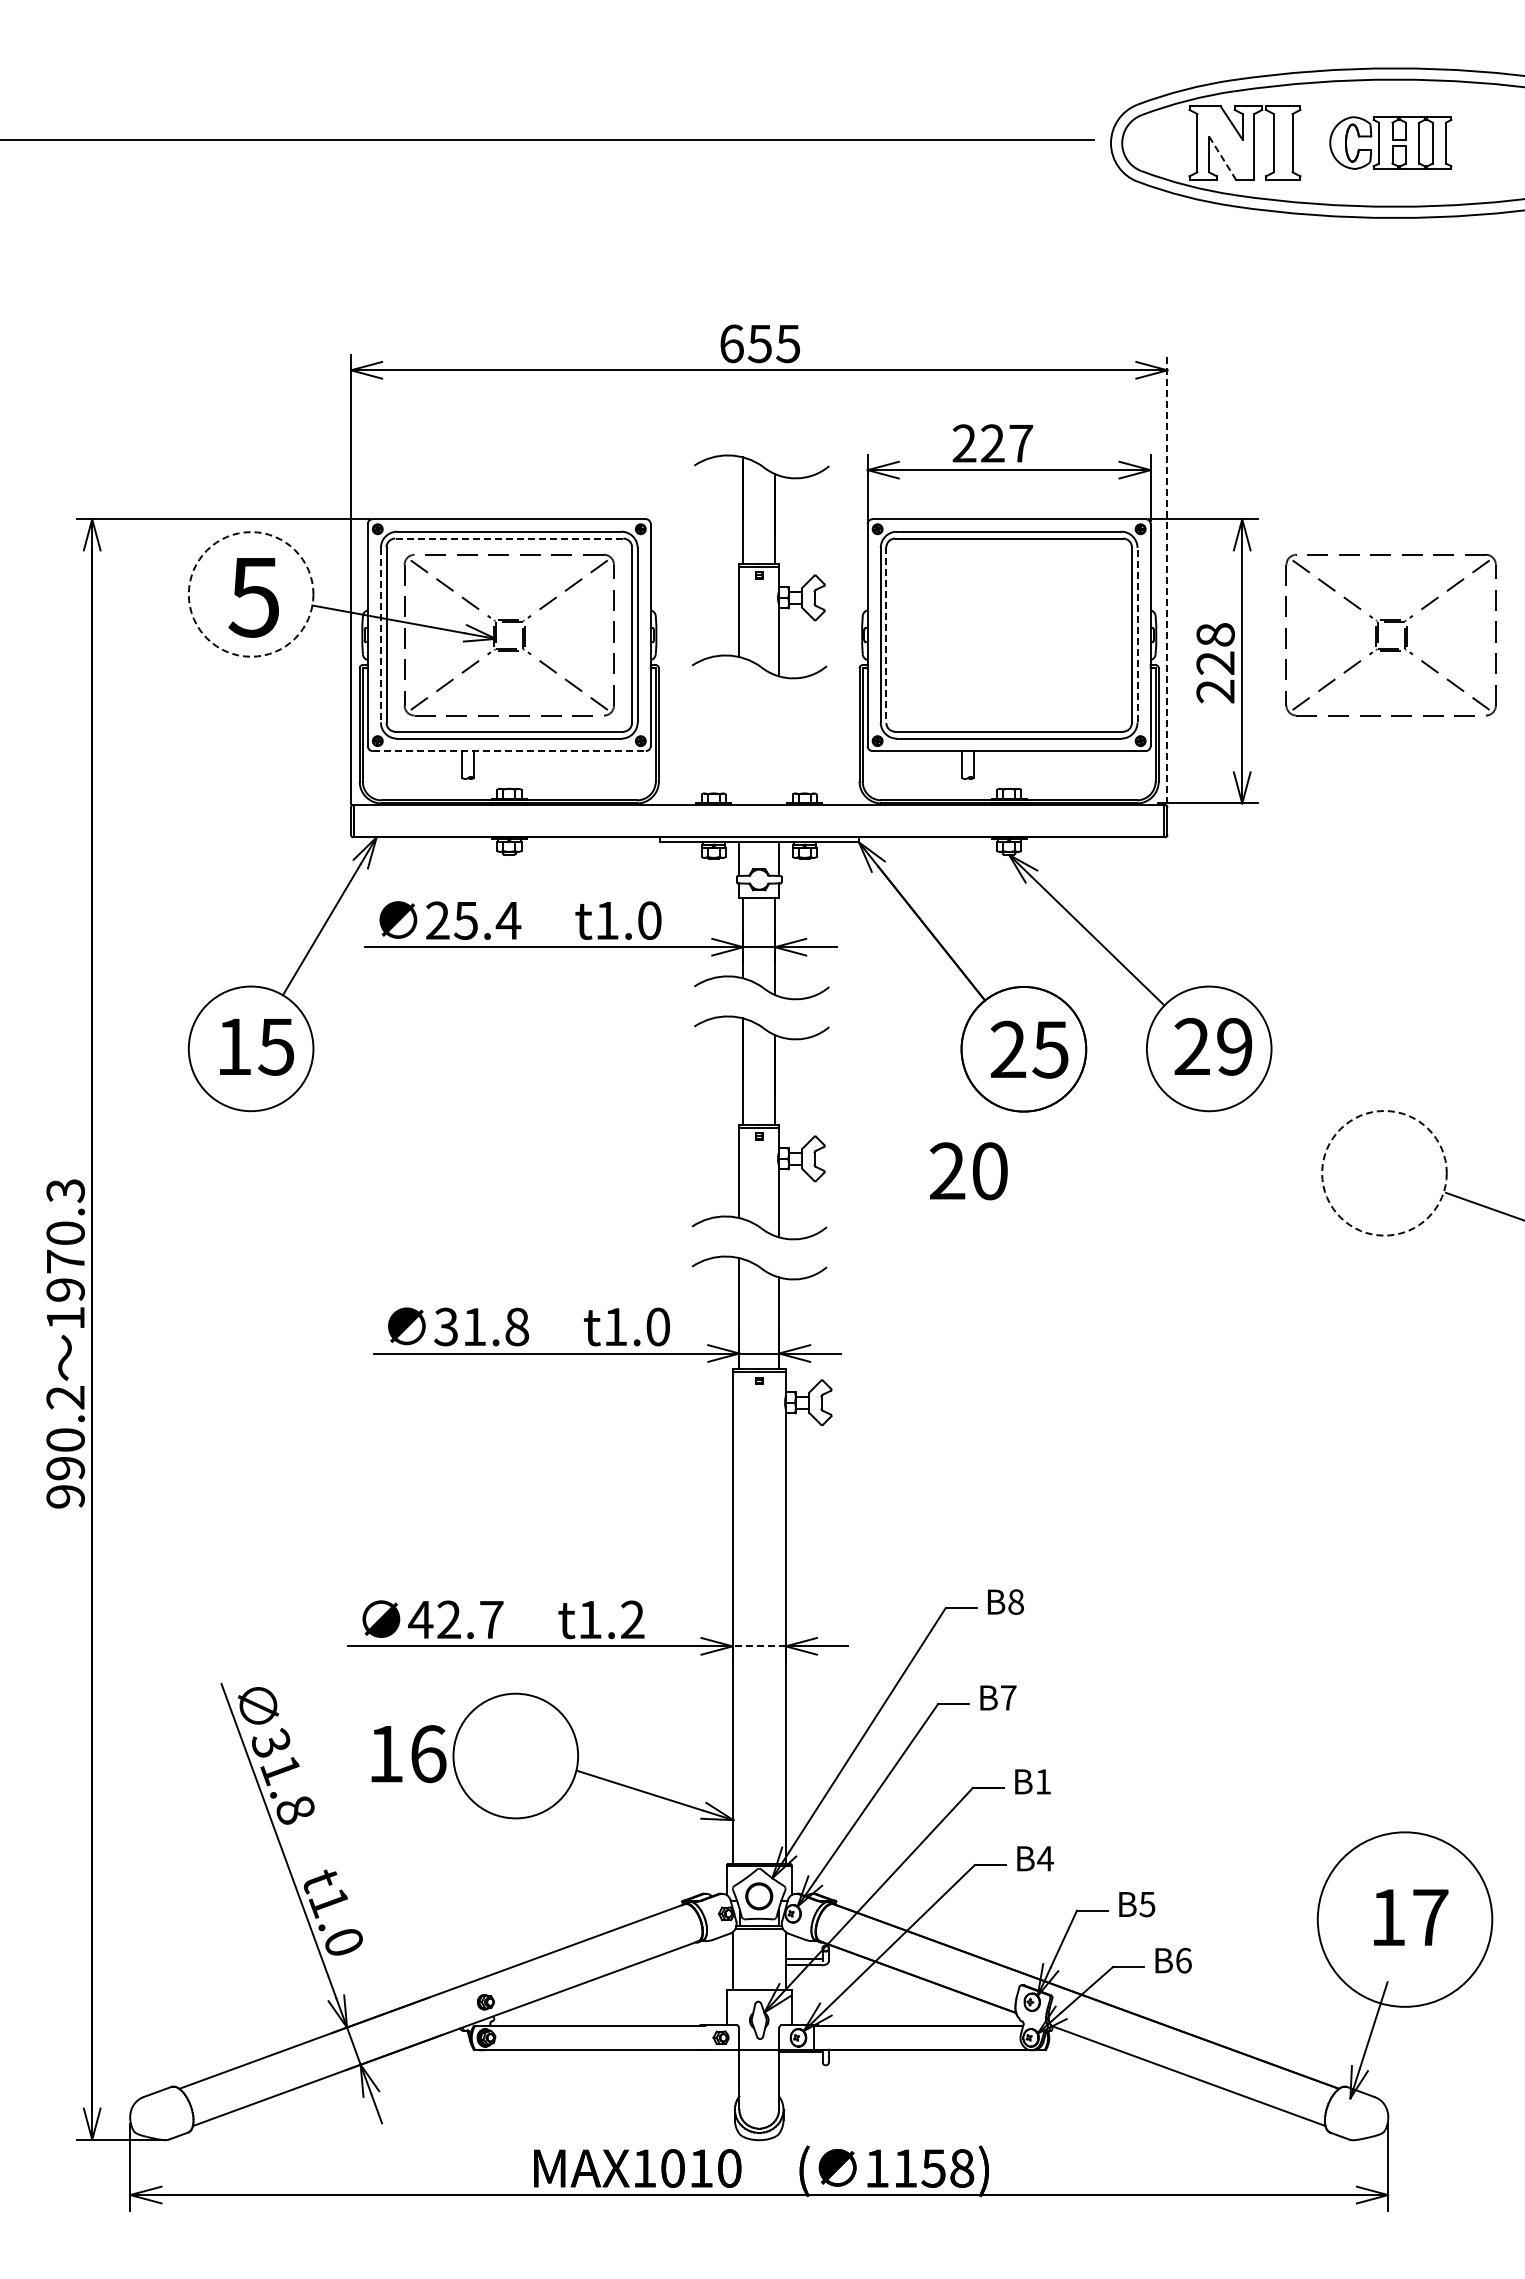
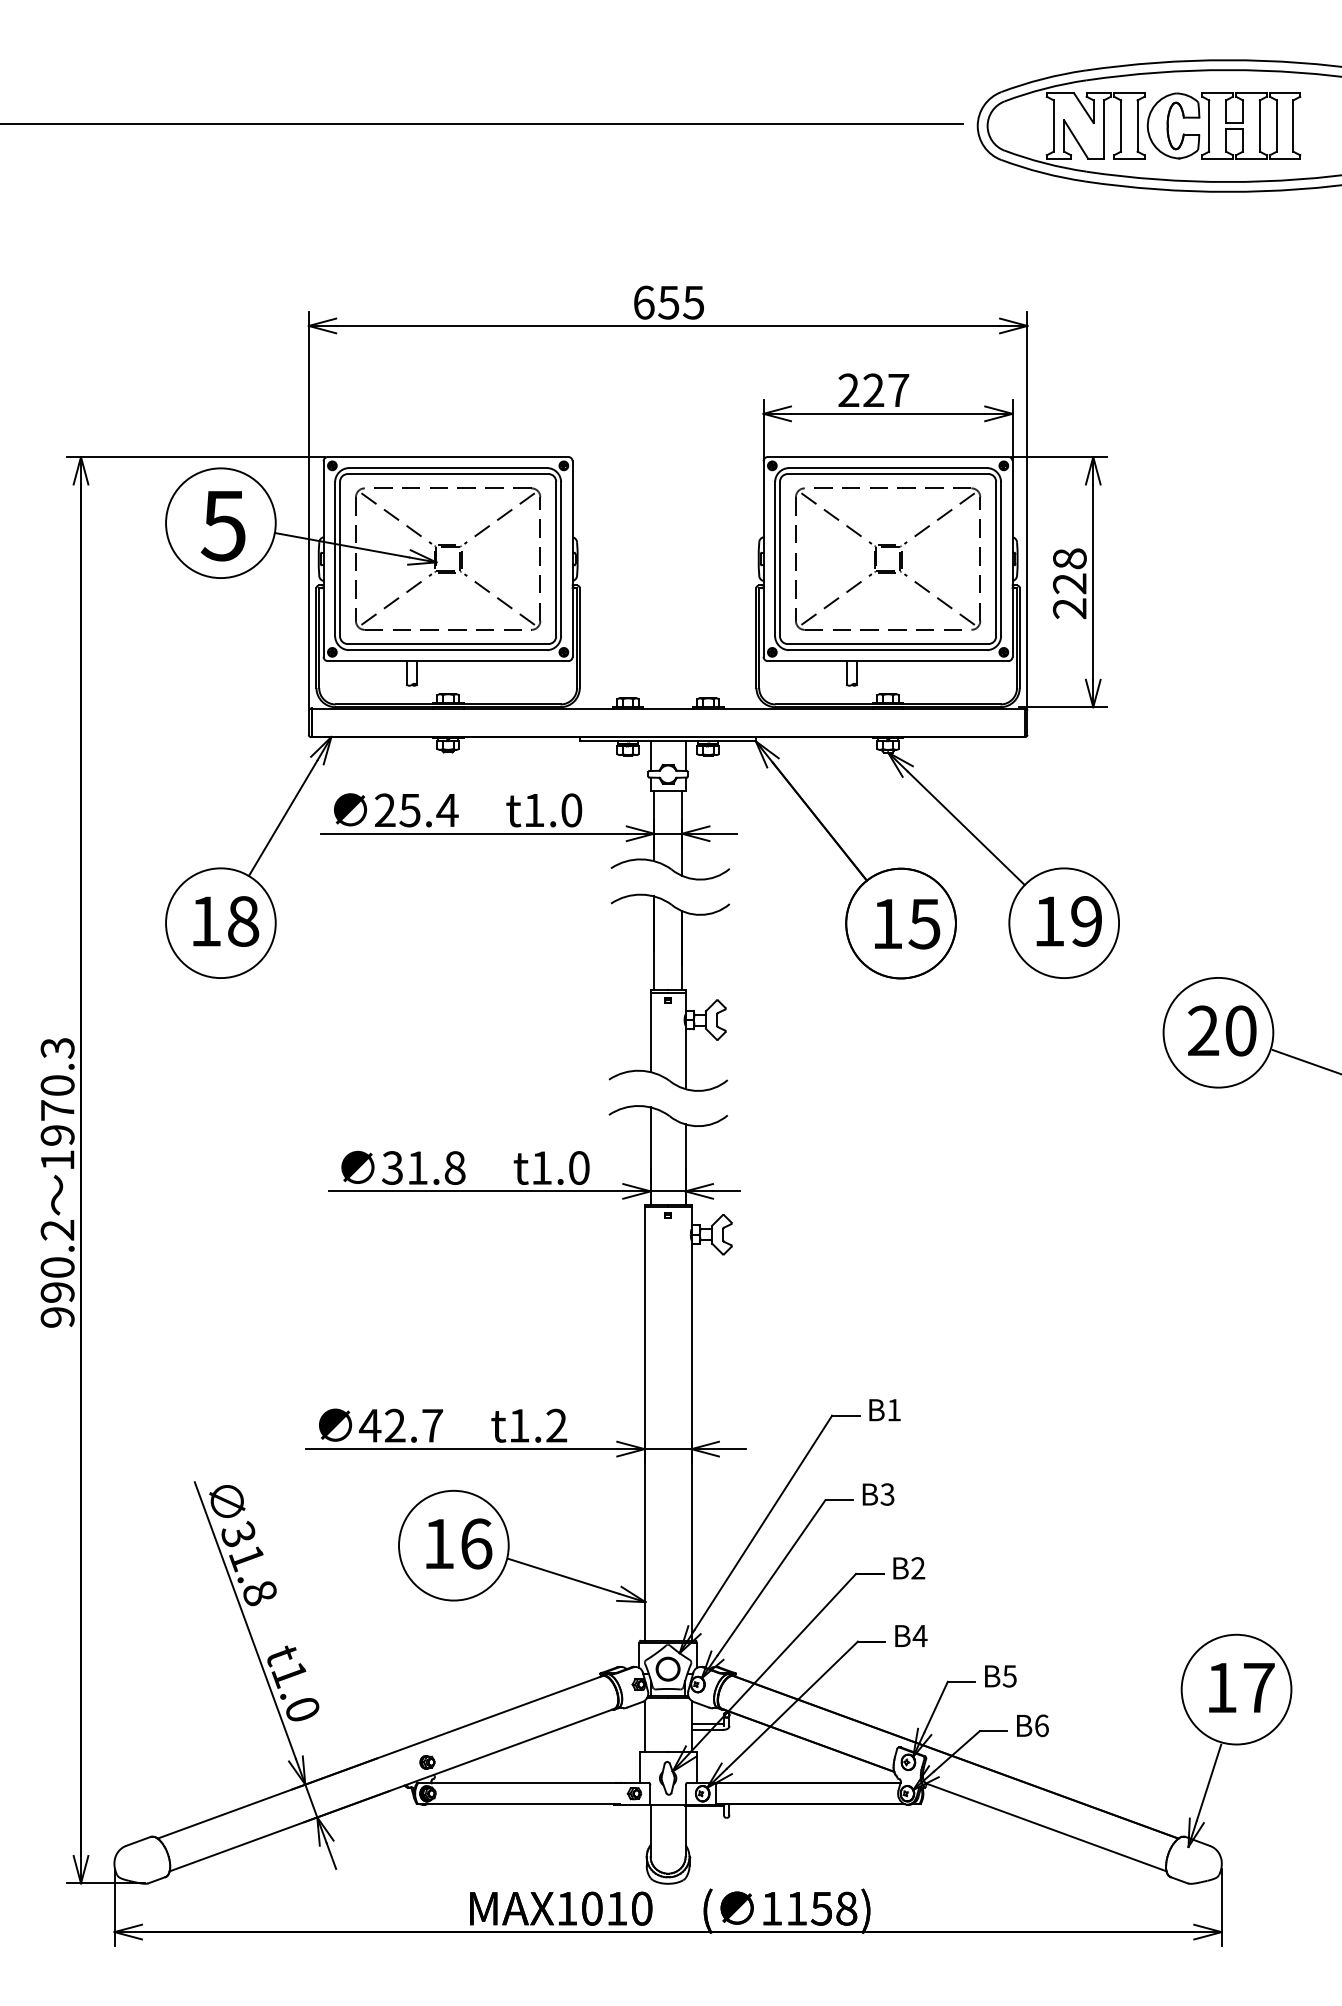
part: (1390, 142) -> (1223, 125), size x1.43
line: (1222, 158) -> (1075, 139), dashed -> solid
line: (508, 538) -> (447, 473), dashed -> solid
part: (760, 566) -> (669, 498), removed
line: (1167, 579) -> (1027, 510), dashed -> solid
circle: (250, 594) -> (220, 523), dashed -> solid
part: (1390, 622) -> (887, 547), moved
line: (1137, 634) -> (1001, 558), dashed -> solid
line: (380, 635) -> (334, 559), dashed -> solid
line: (886, 635) -> (780, 559), dashed -> solid
line: (509, 751) -> (448, 661), dashed -> solid
text: (1191, 1045) -> (1048, 920), 29 -> 19
text: (276, 1046) -> (243, 921), 15 -> 18
text: (1008, 1048) -> (887, 922), 25 -> 15
text: (968, 1171) -> (1222, 1031), moved
circle: (1384, 1172) -> (1218, 1032), dashed -> solid
text: (1016, 1601) -> (894, 1409), B8 -> B1
line: (759, 1646) -> (668, 1449), dashed -> solid
text: (1008, 1697) -> (887, 1494), B7 -> B3
text: (408, 1754) -> (458, 1544), moved
text: (1043, 1781) -> (918, 1568), B1 -> B2
circle: (1404, 1919) -> (1236, 1689), size x0.71

